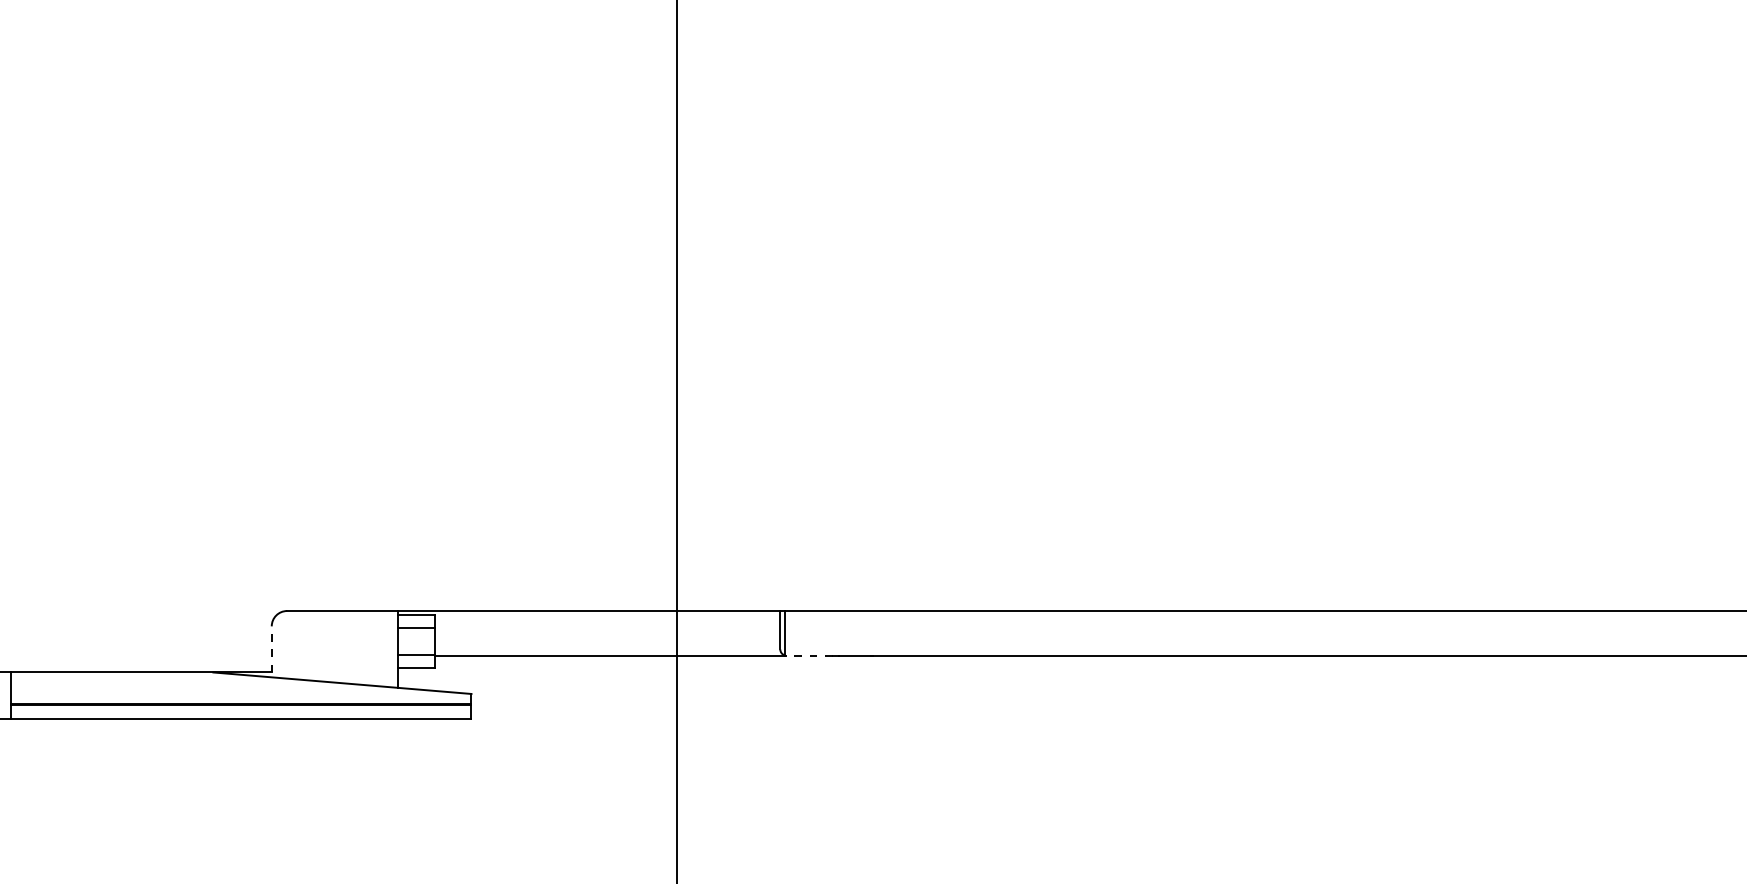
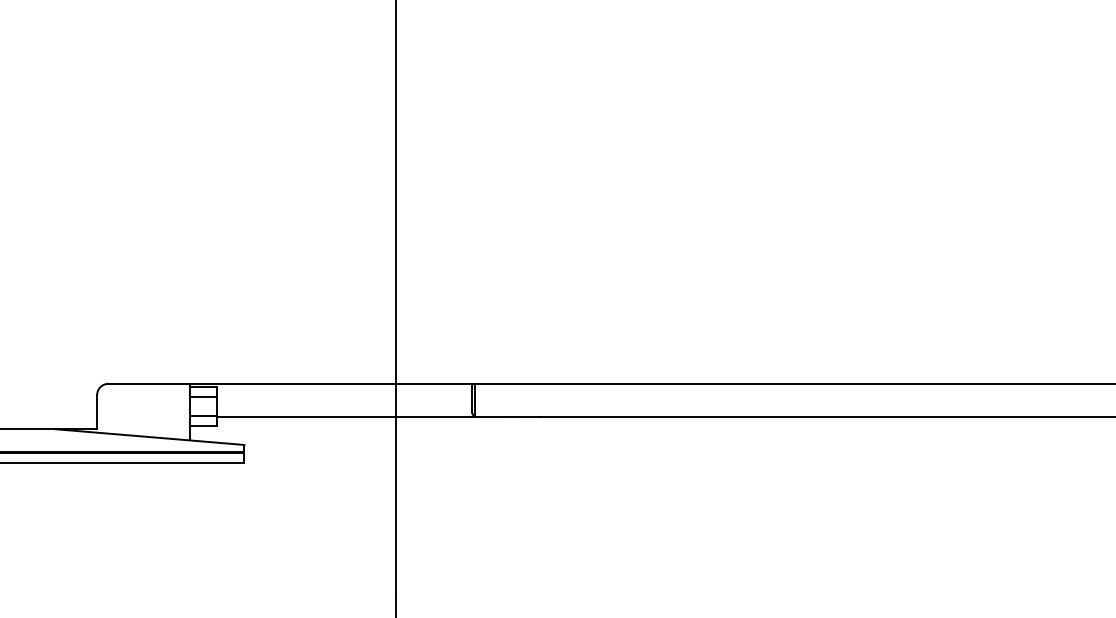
line: (271, 648) -> (96, 411), dashed -> solid
line: (808, 655) -> (492, 416), dashed -> solid

